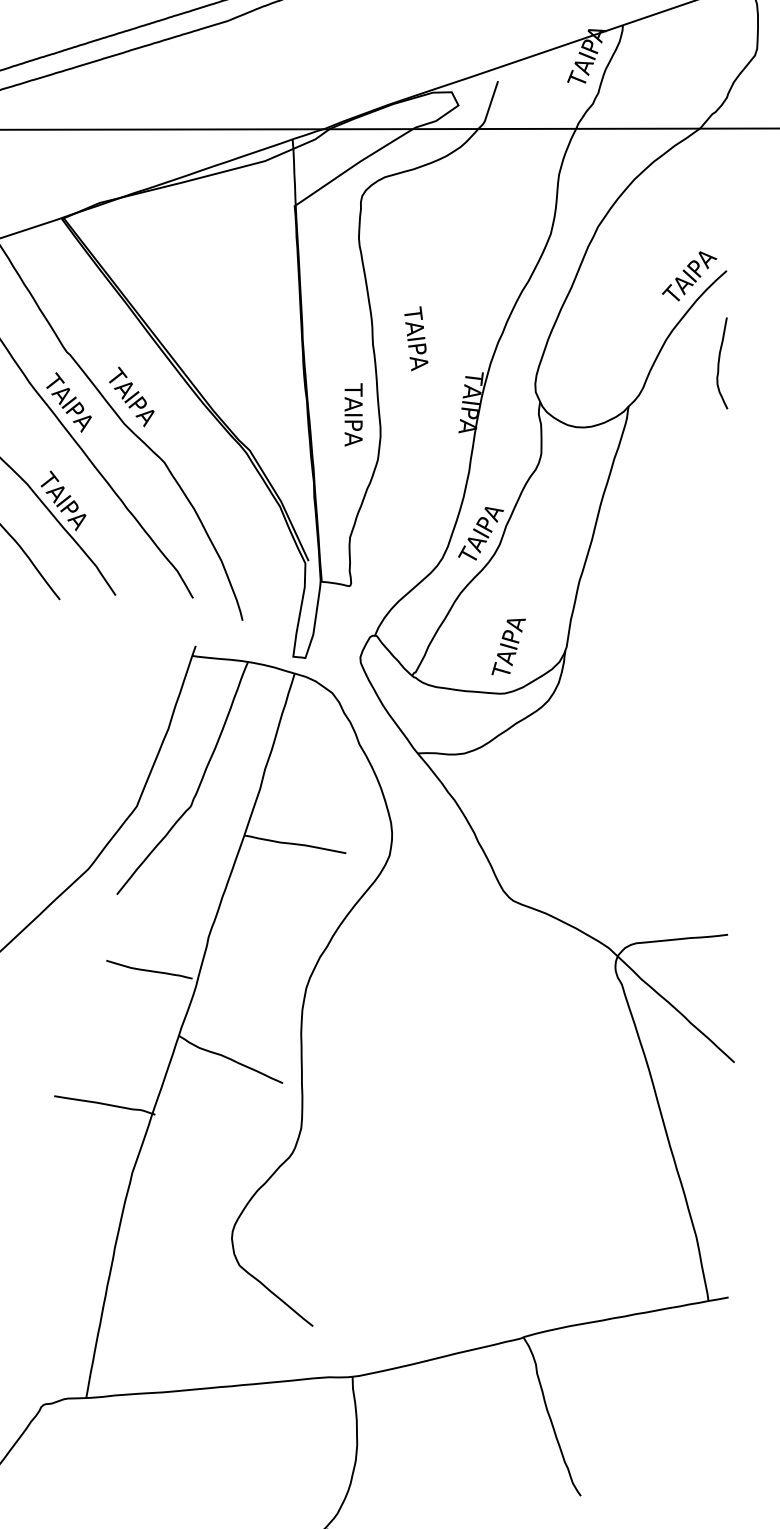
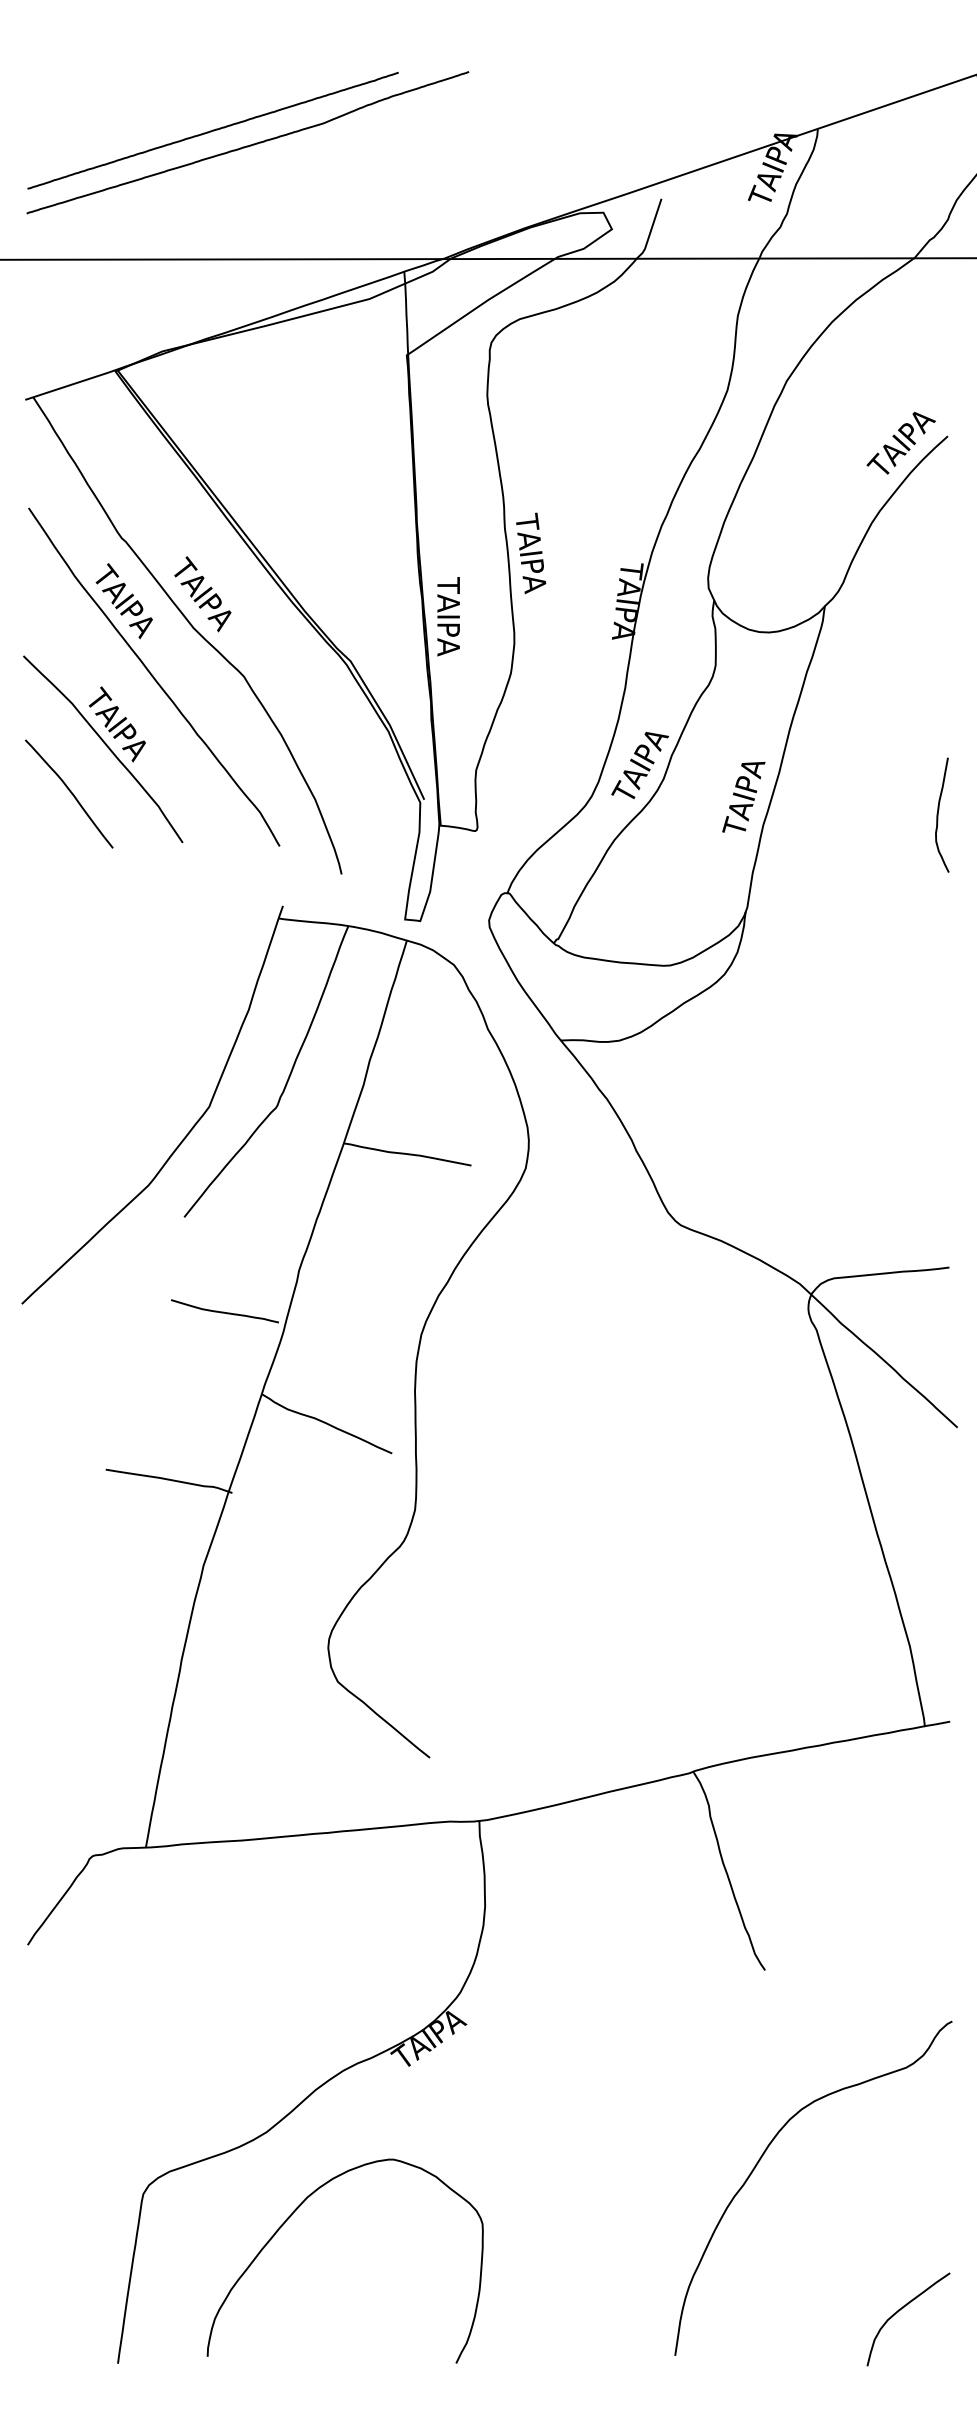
text: (416, 338) -> (531, 553), moved
curve: (719, 362) -> (938, 814), moved
text: (353, 414) -> (448, 616), moved
text: (508, 647) -> (743, 797), moved

